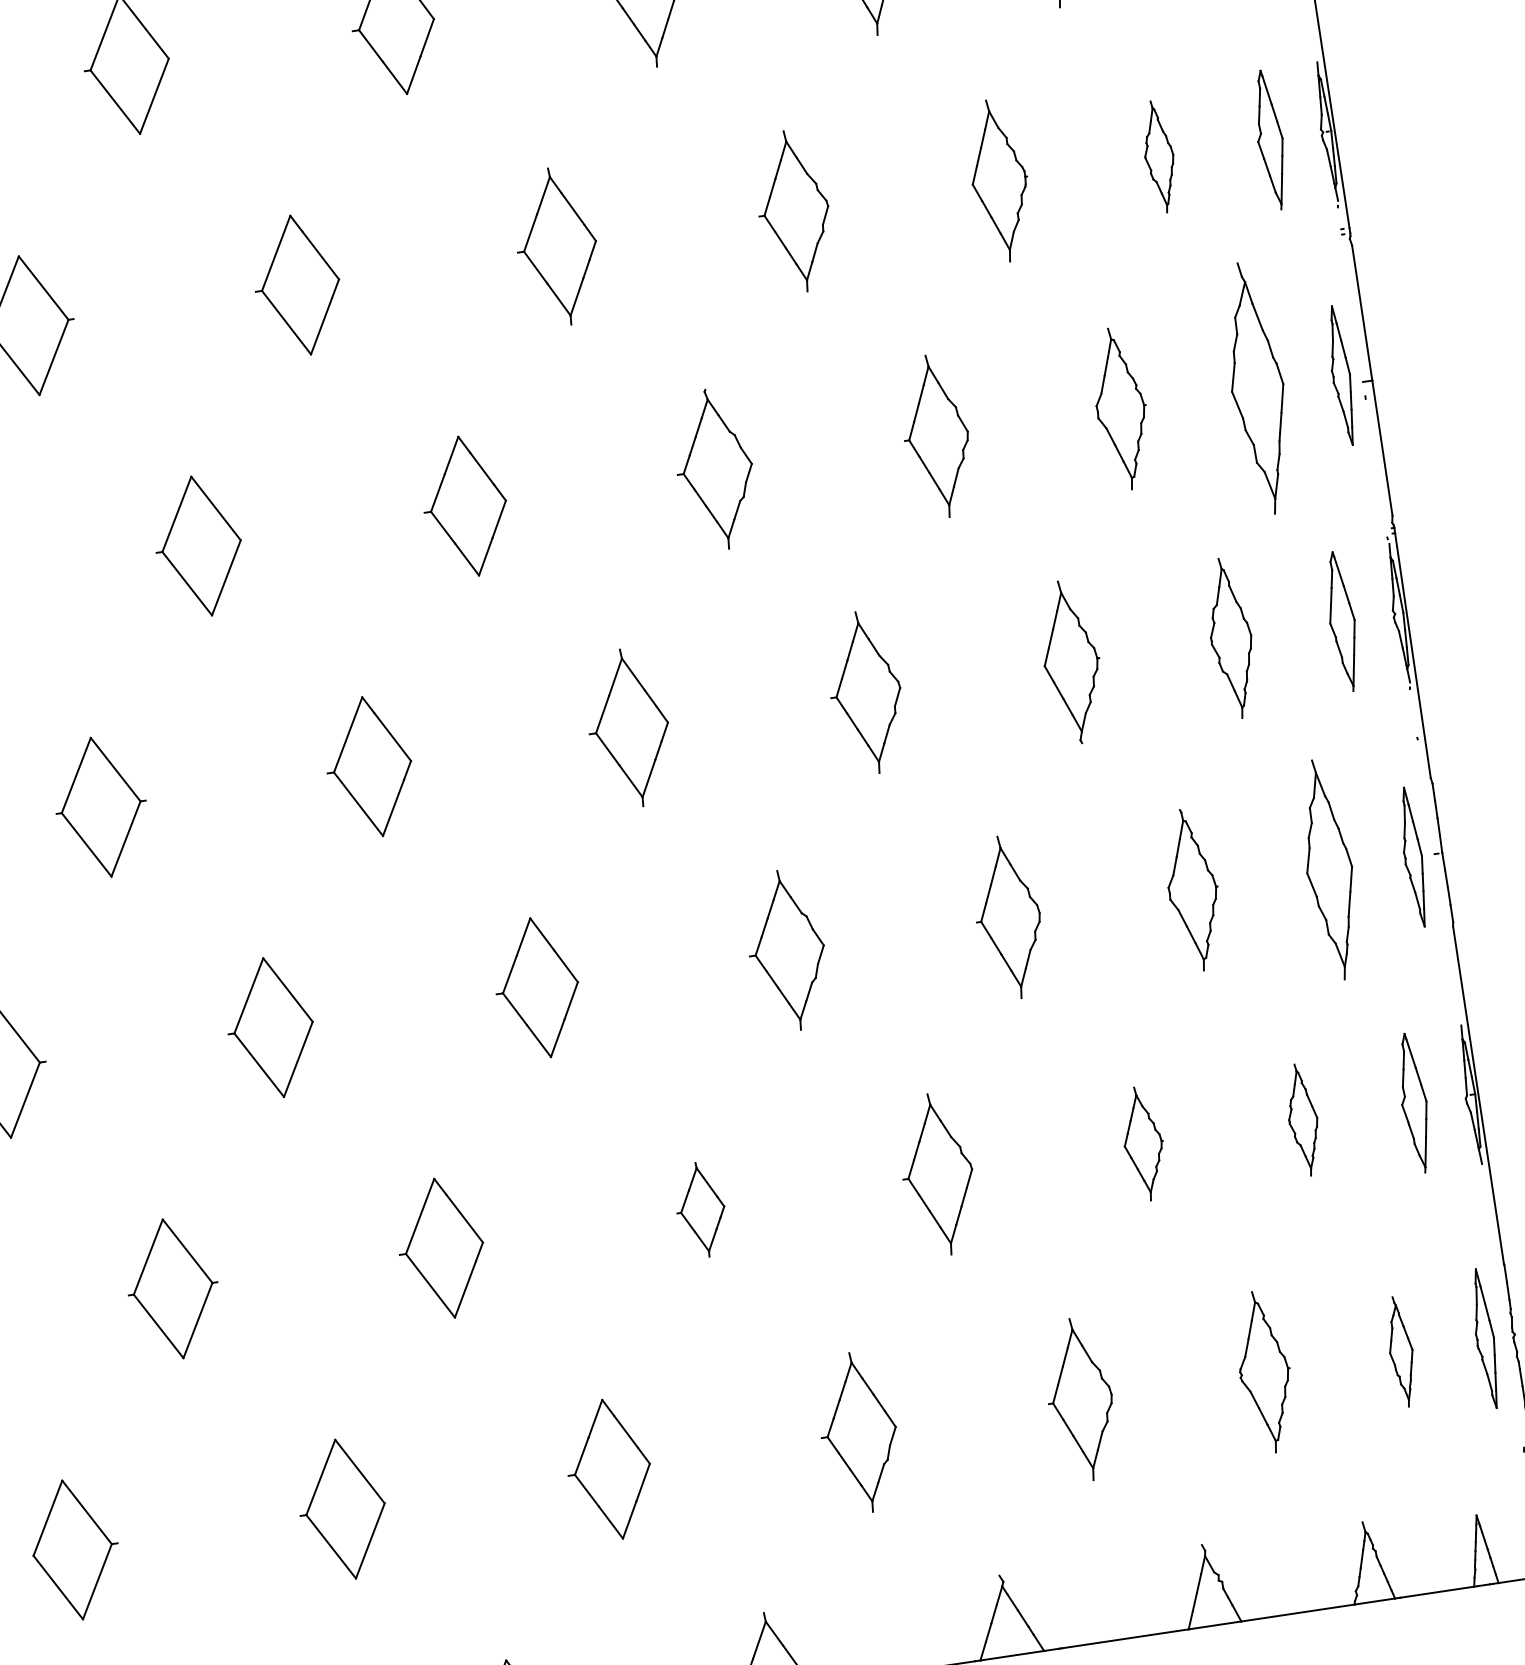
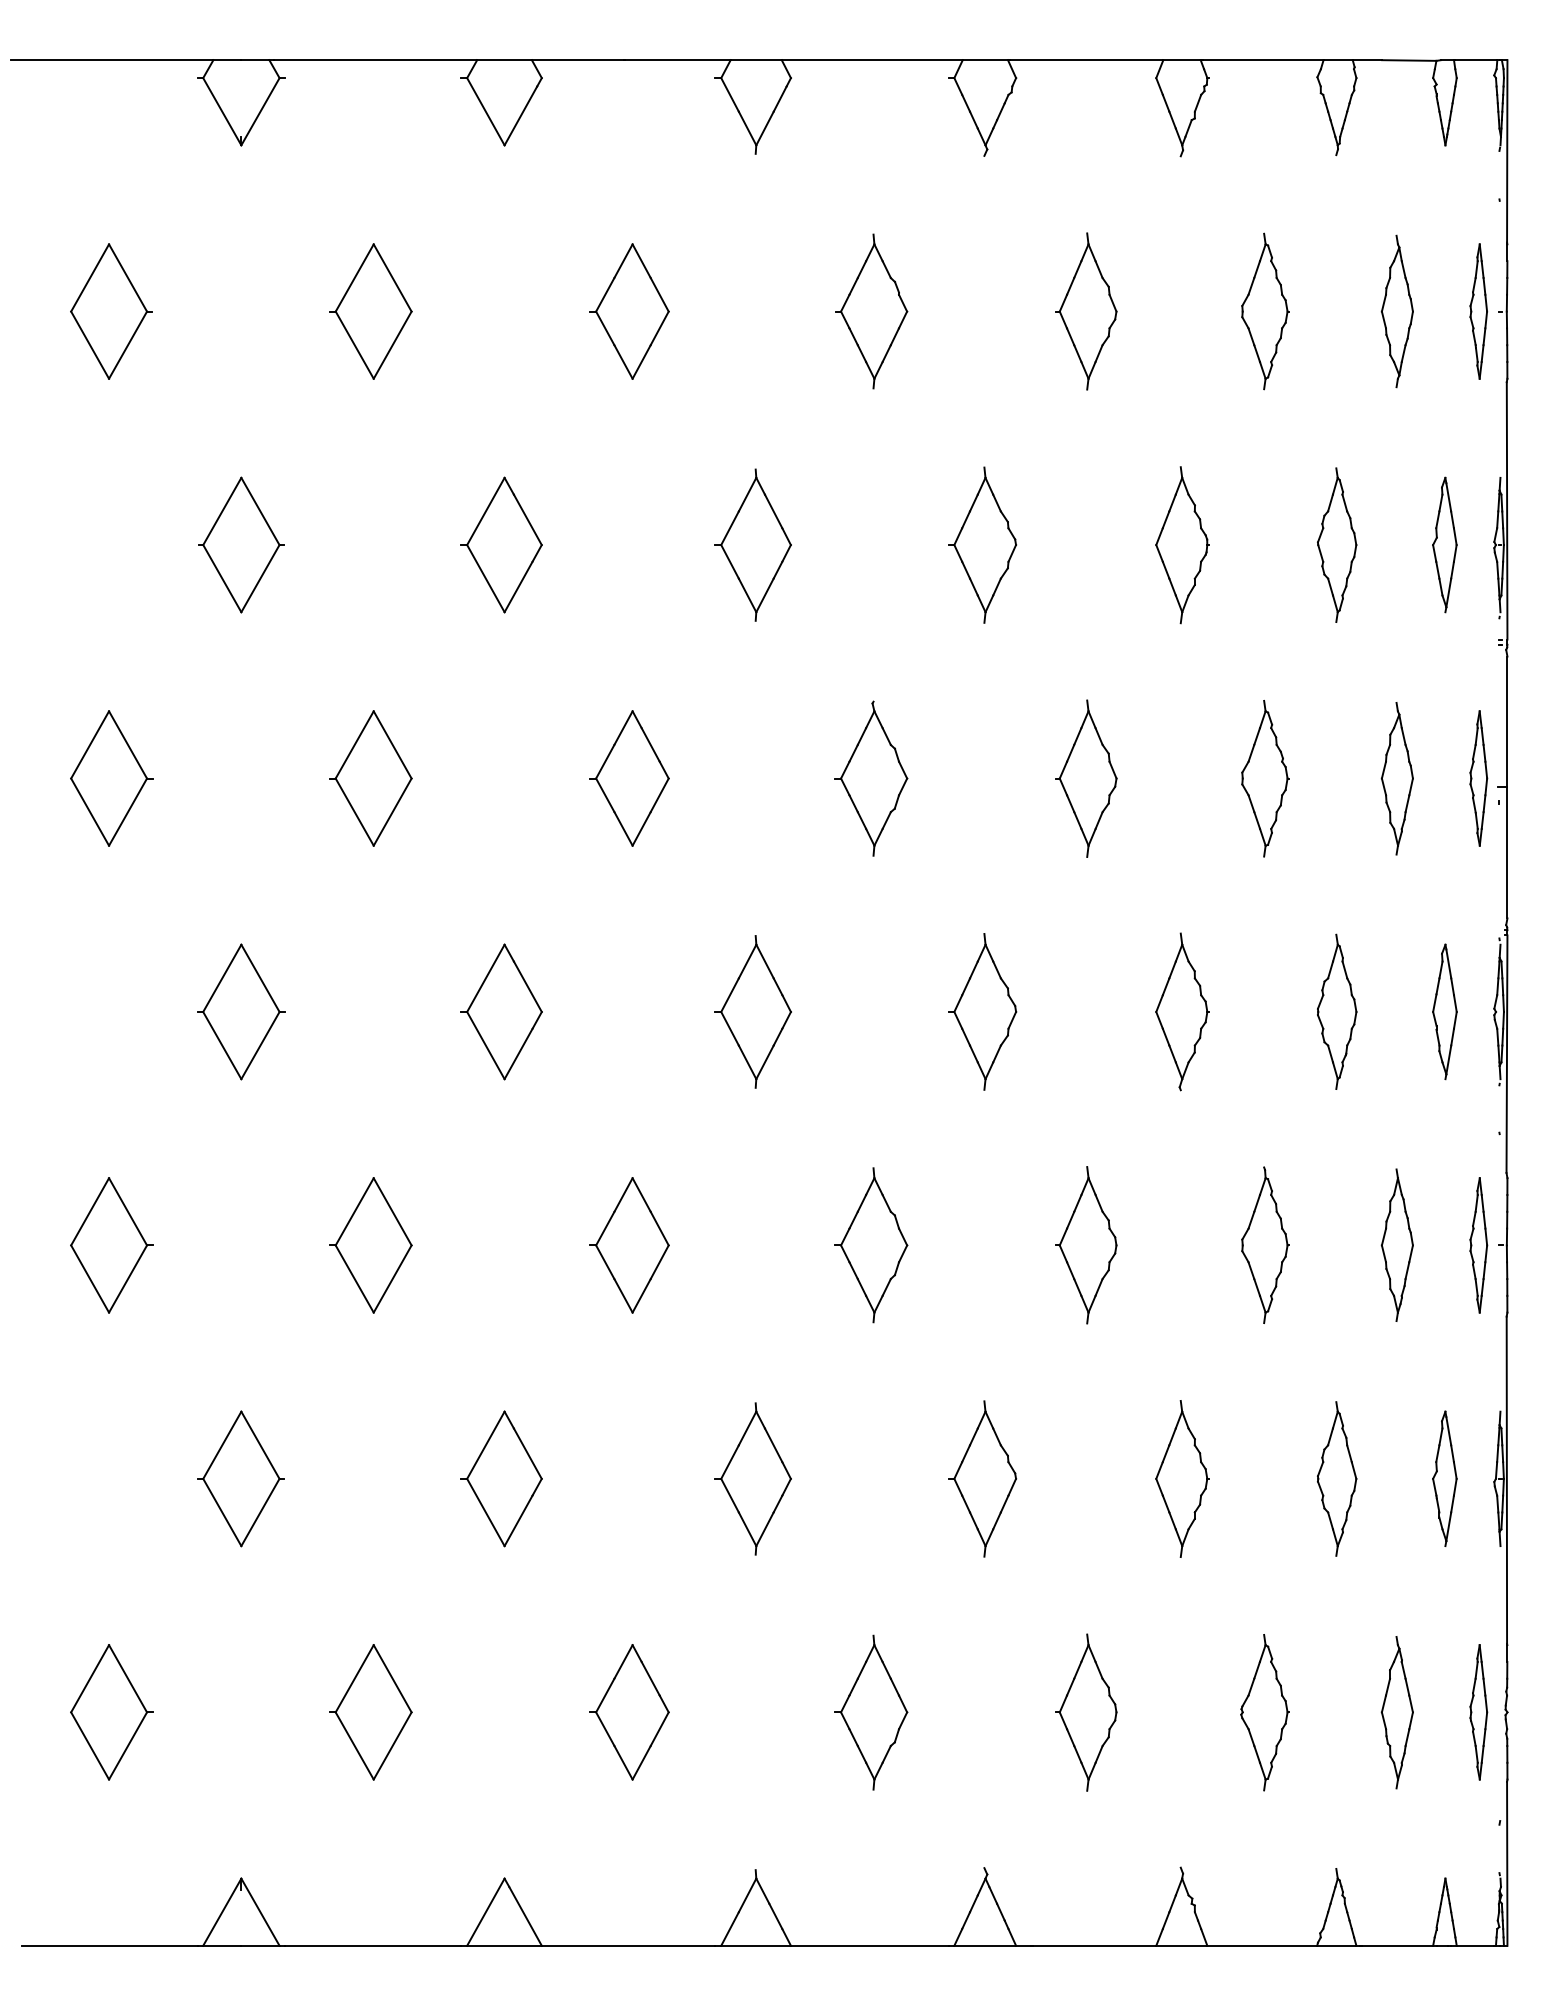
part: (1159, 156) -> (1337, 544), size x1.43
part: (1256, 388) -> (1396, 778), size x0.62
part: (1328, 869) -> (1396, 1244), size x0.71
part: (1303, 1119) -> (1337, 1478), size x1.43
part: (1143, 1143) -> (1182, 1478), size x1.43
part: (700, 1209) -> (752, 1478), size x1.67
part: (1400, 1351) -> (1396, 1712), size x1.43

